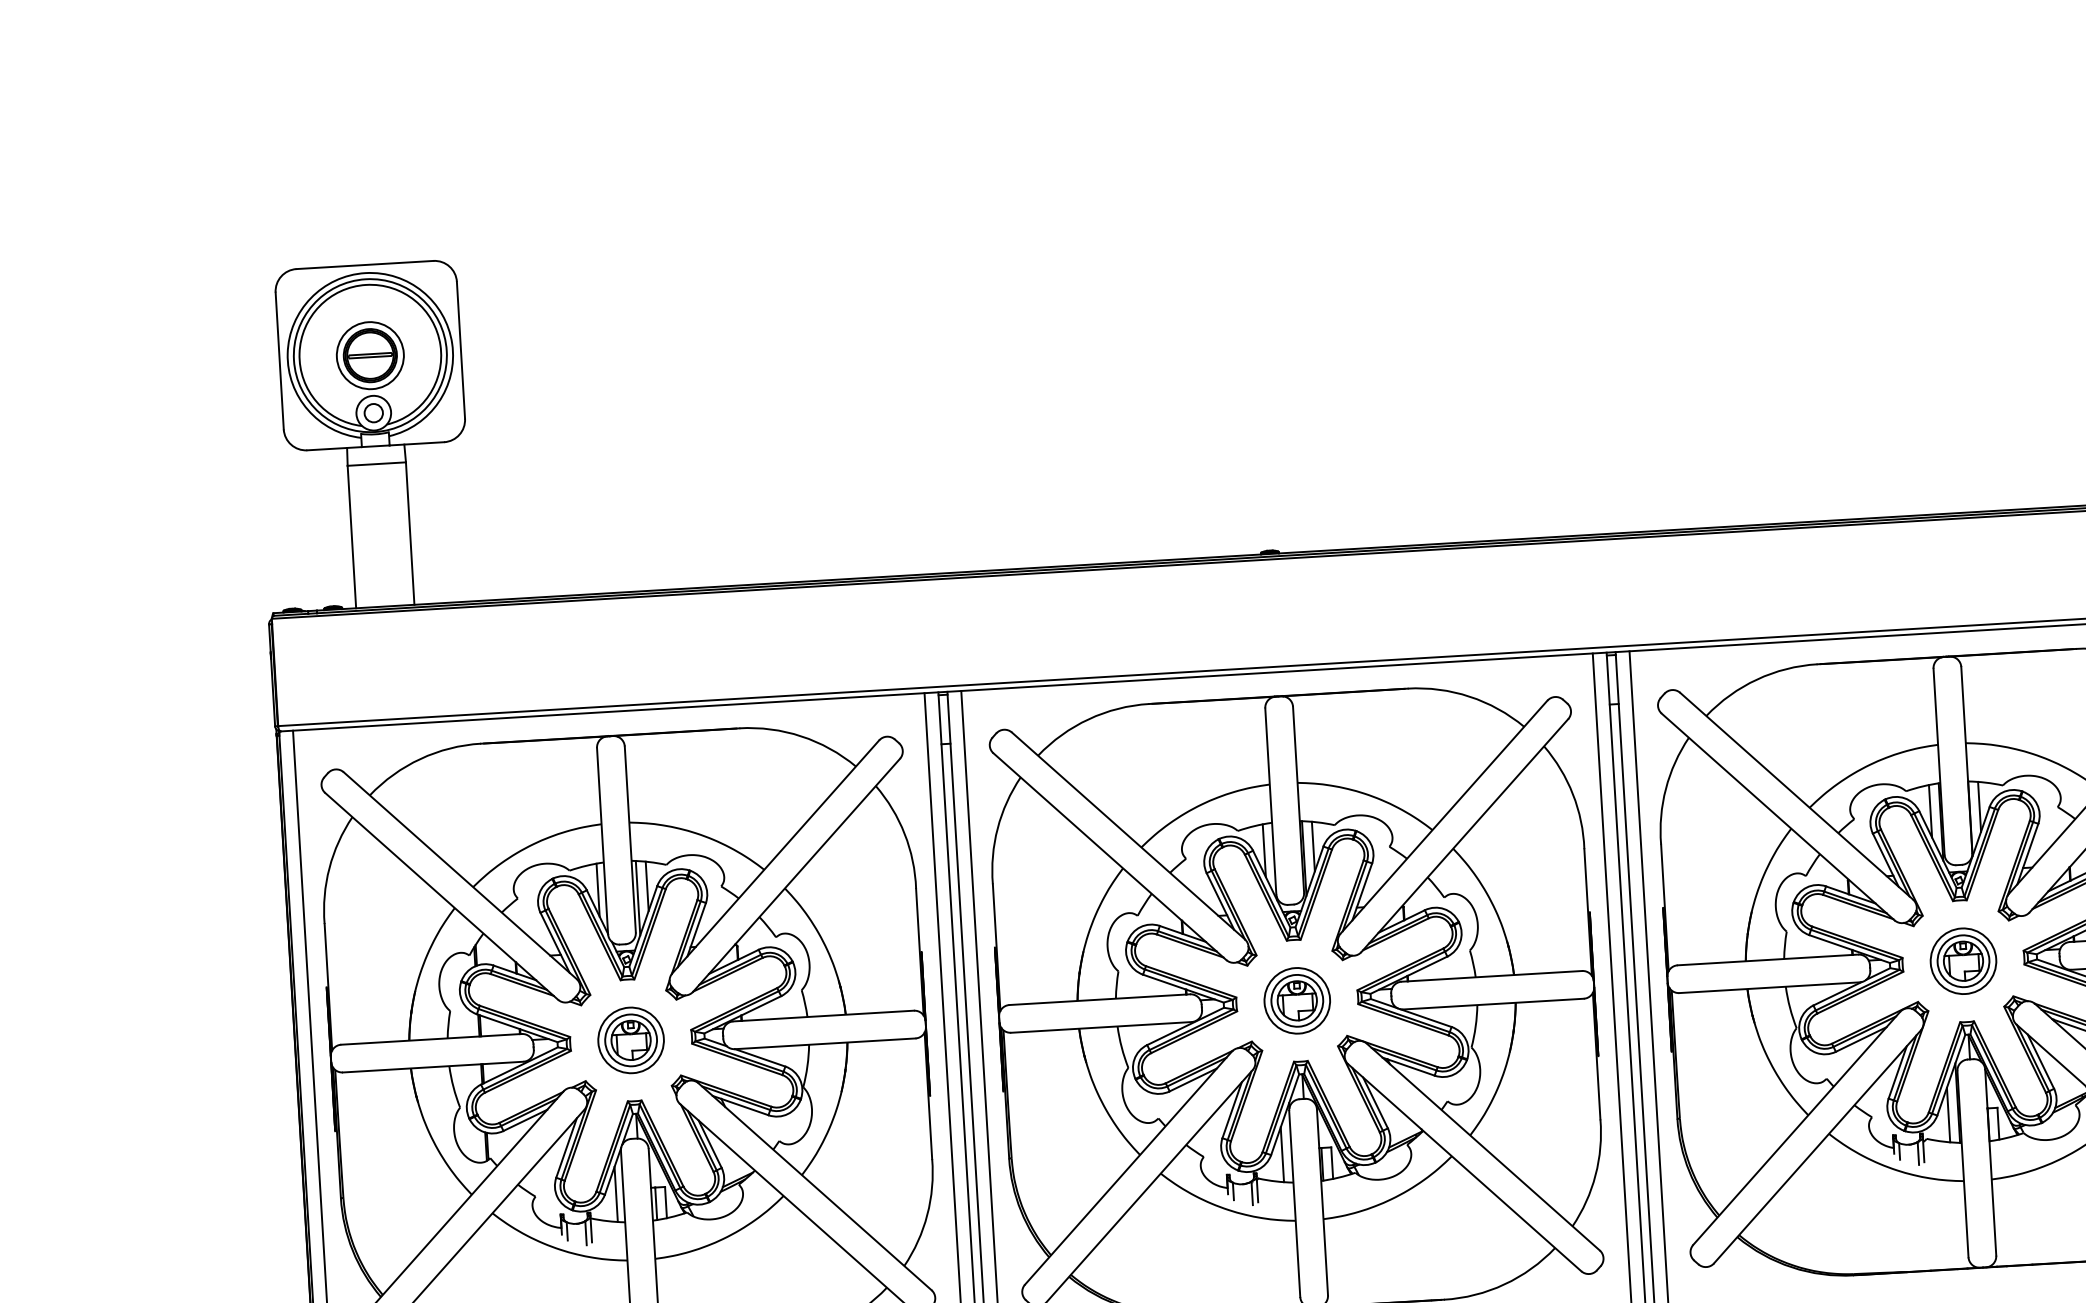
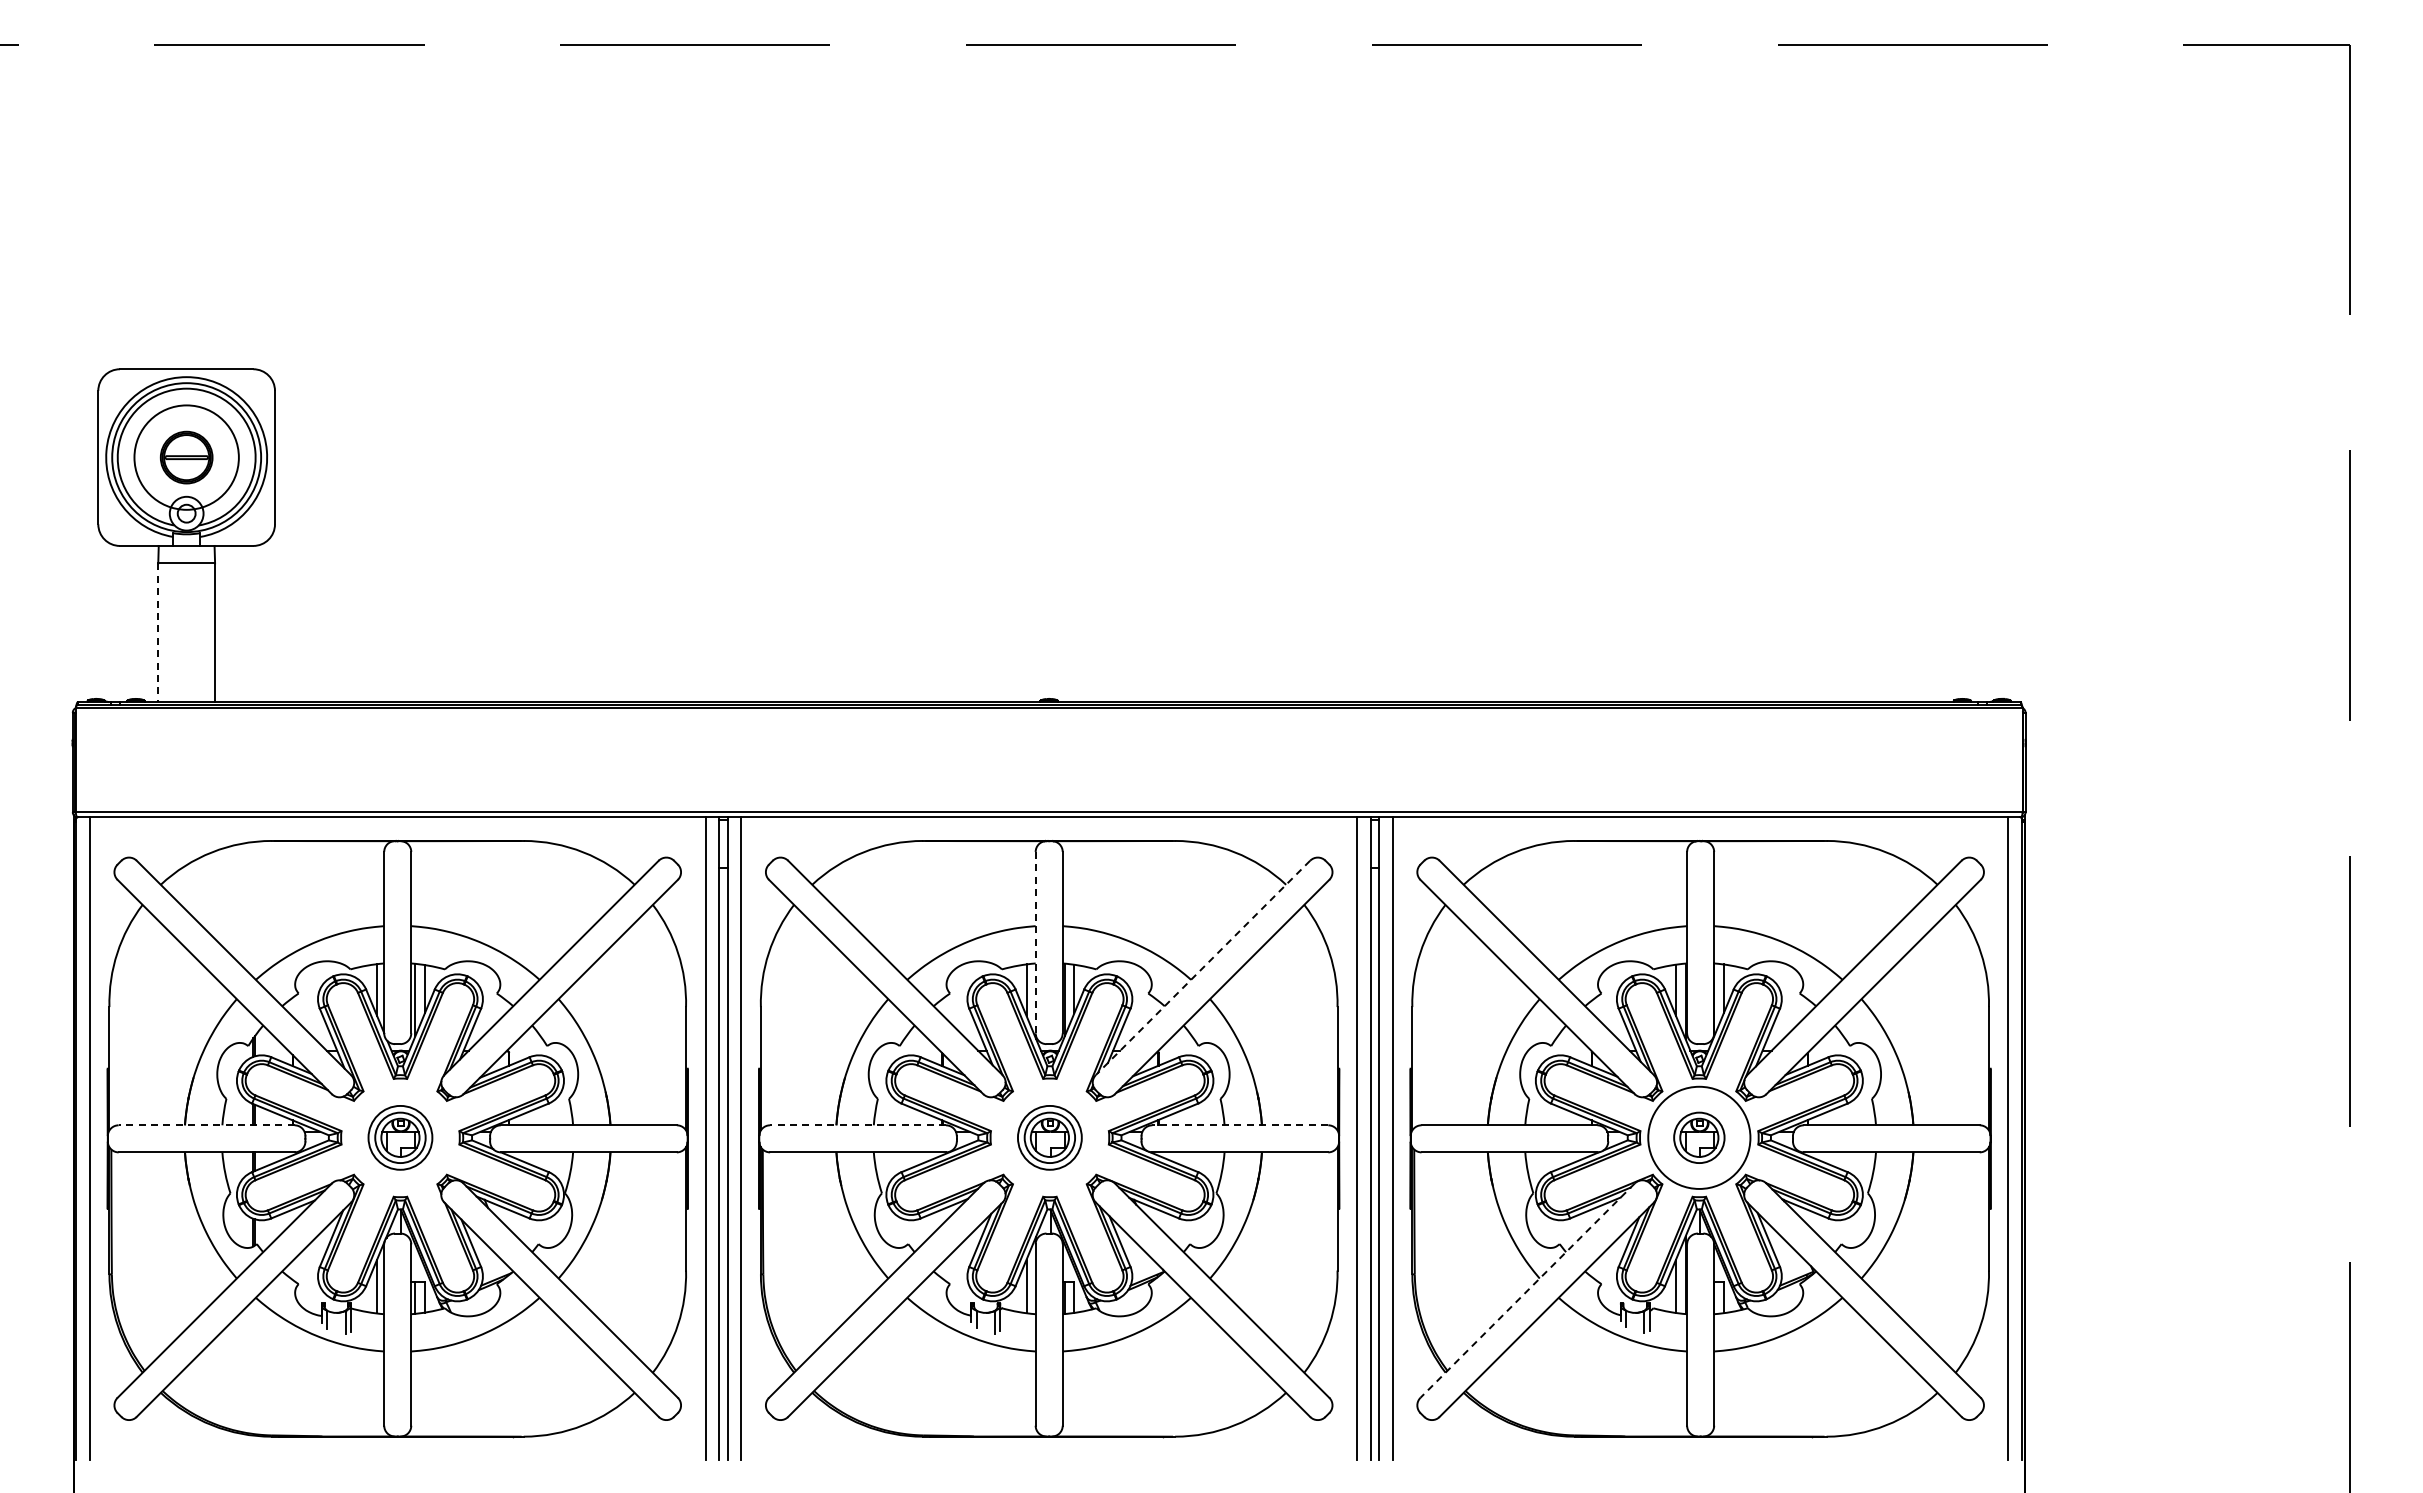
circle: (370, 355) -> (186, 457), size x1.6
line: (352, 537) -> (158, 633), solid -> dashed
line: (1270, 801) -> (1035, 942), solid -> dashed
line: (1444, 816) -> (1203, 967), solid -> dashed
circle: (1963, 960) -> (1699, 1137), size x1.6
line: (1492, 976) -> (1240, 1125), solid -> dashed
line: (1100, 999) -> (858, 1125), solid -> dashed
line: (431, 1039) -> (206, 1125), solid -> dashed
line: (1796, 1128) -> (1527, 1290), solid -> dashed

